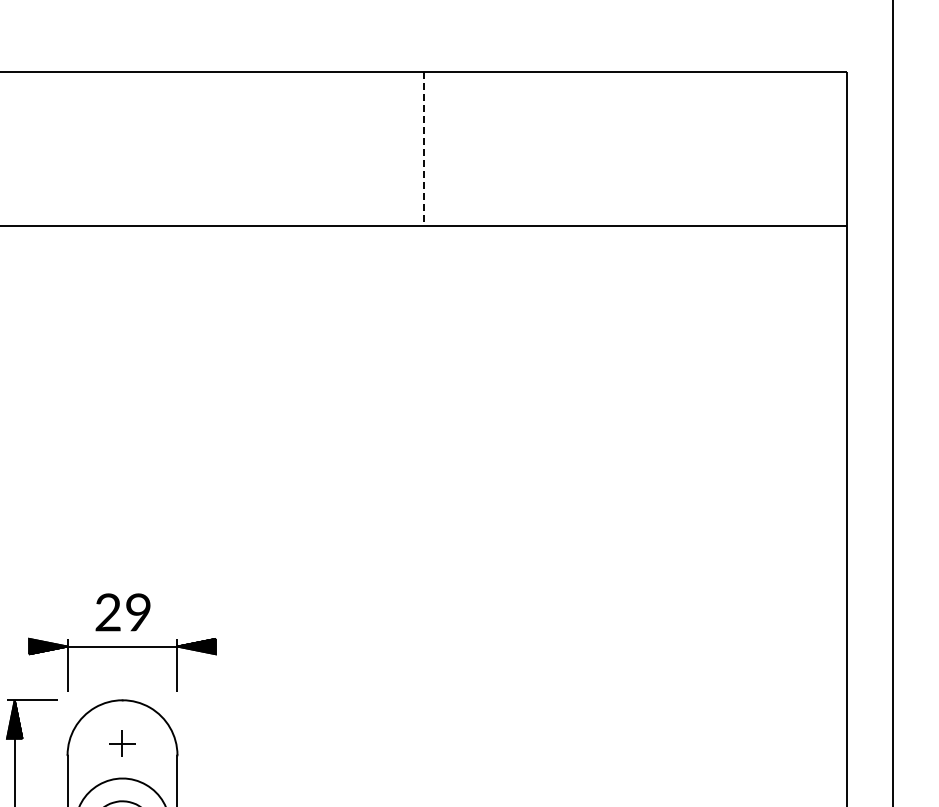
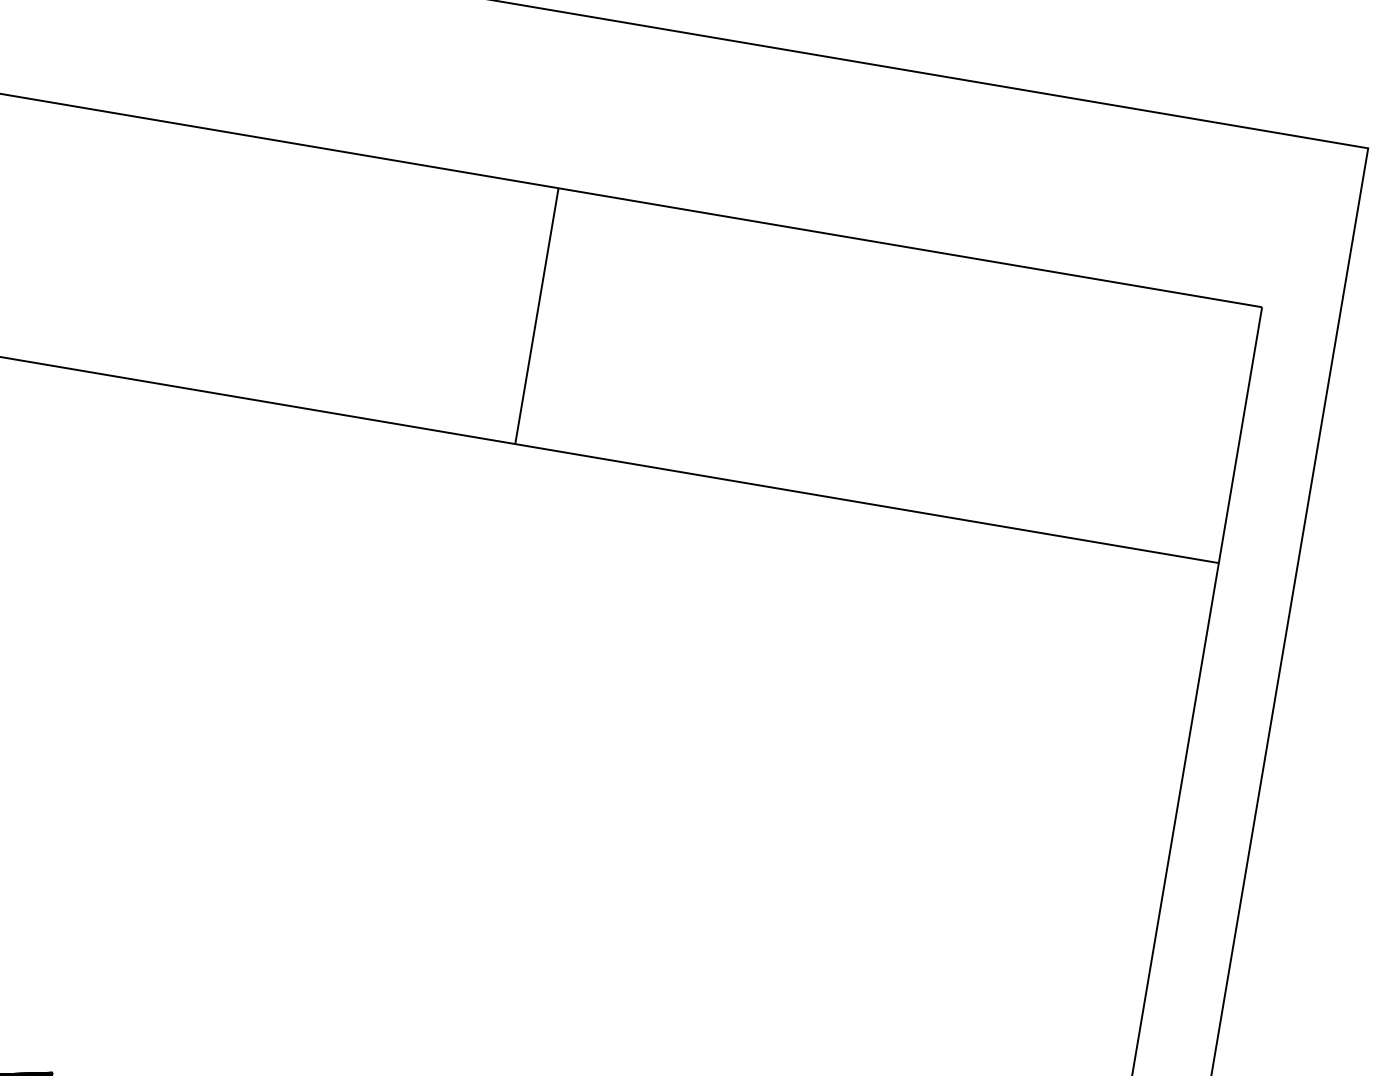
line: (424, 149) -> (537, 316), dashed -> solid

